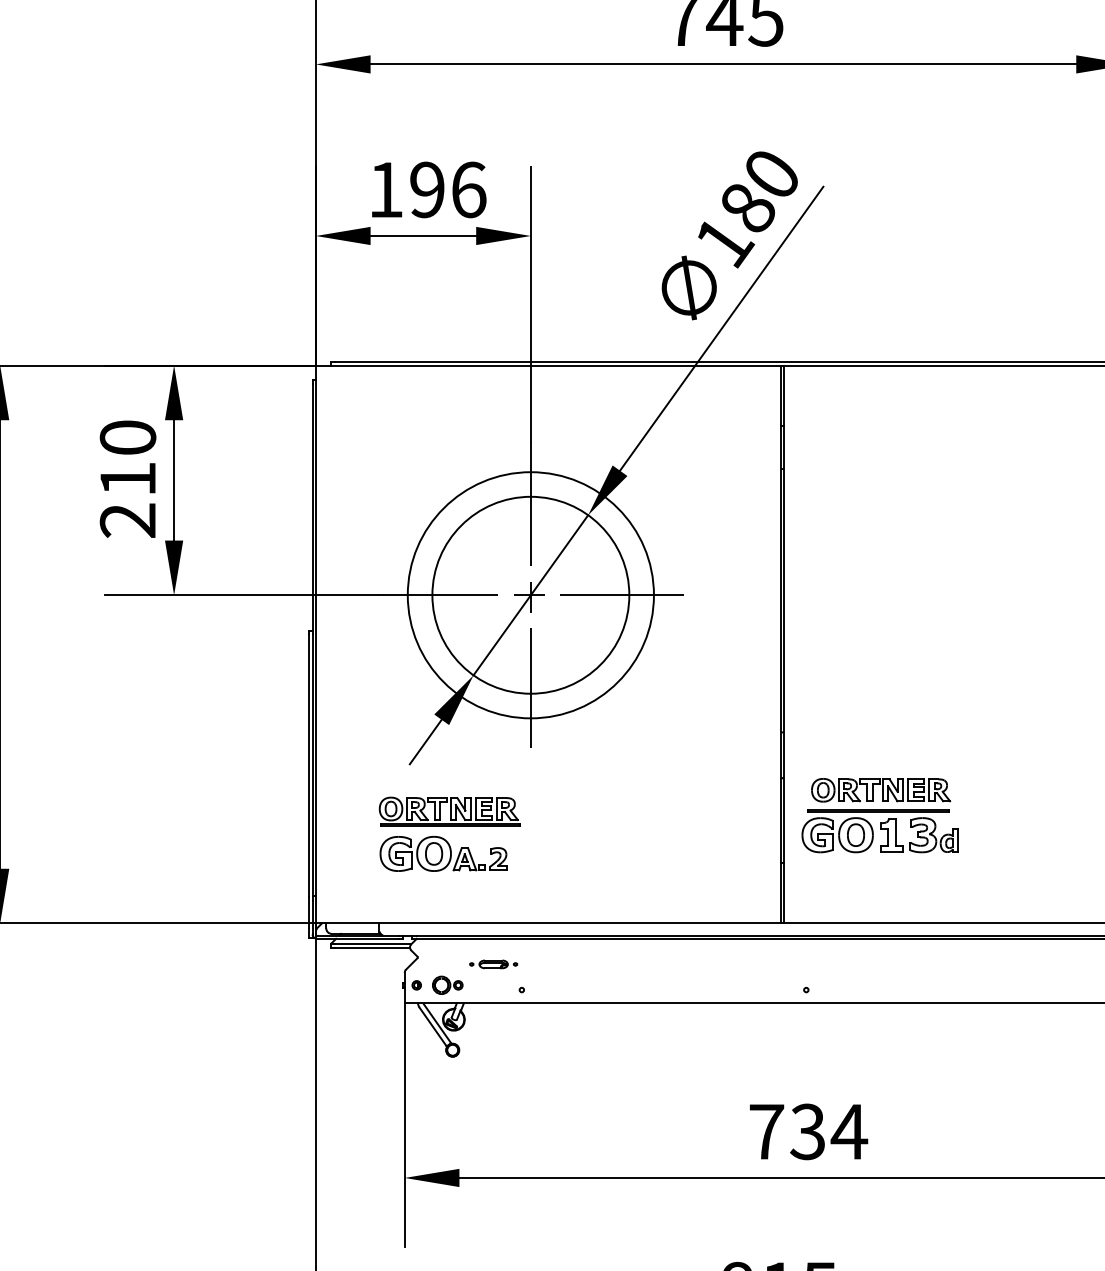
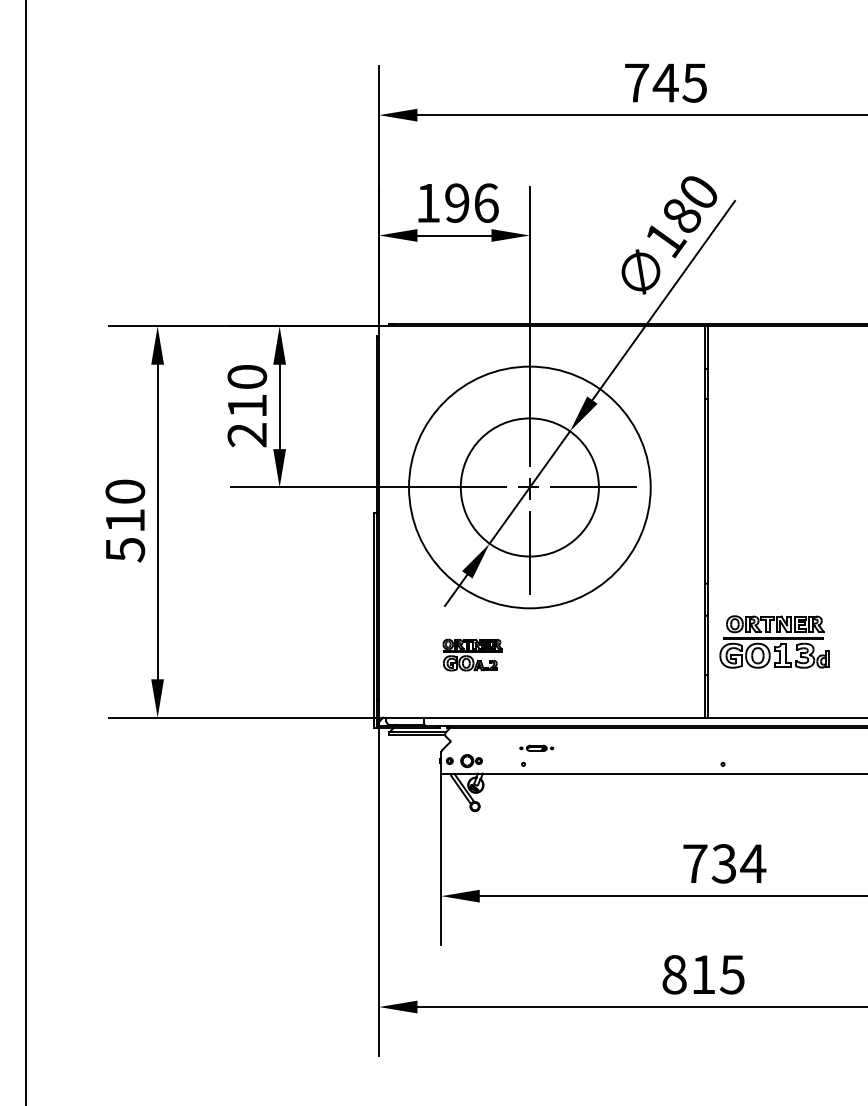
circle: (530, 595) -> (529, 487), size x1.4
part: (449, 833) -> (472, 654), size x0.6
part: (493, 963) -> (536, 747), moved

